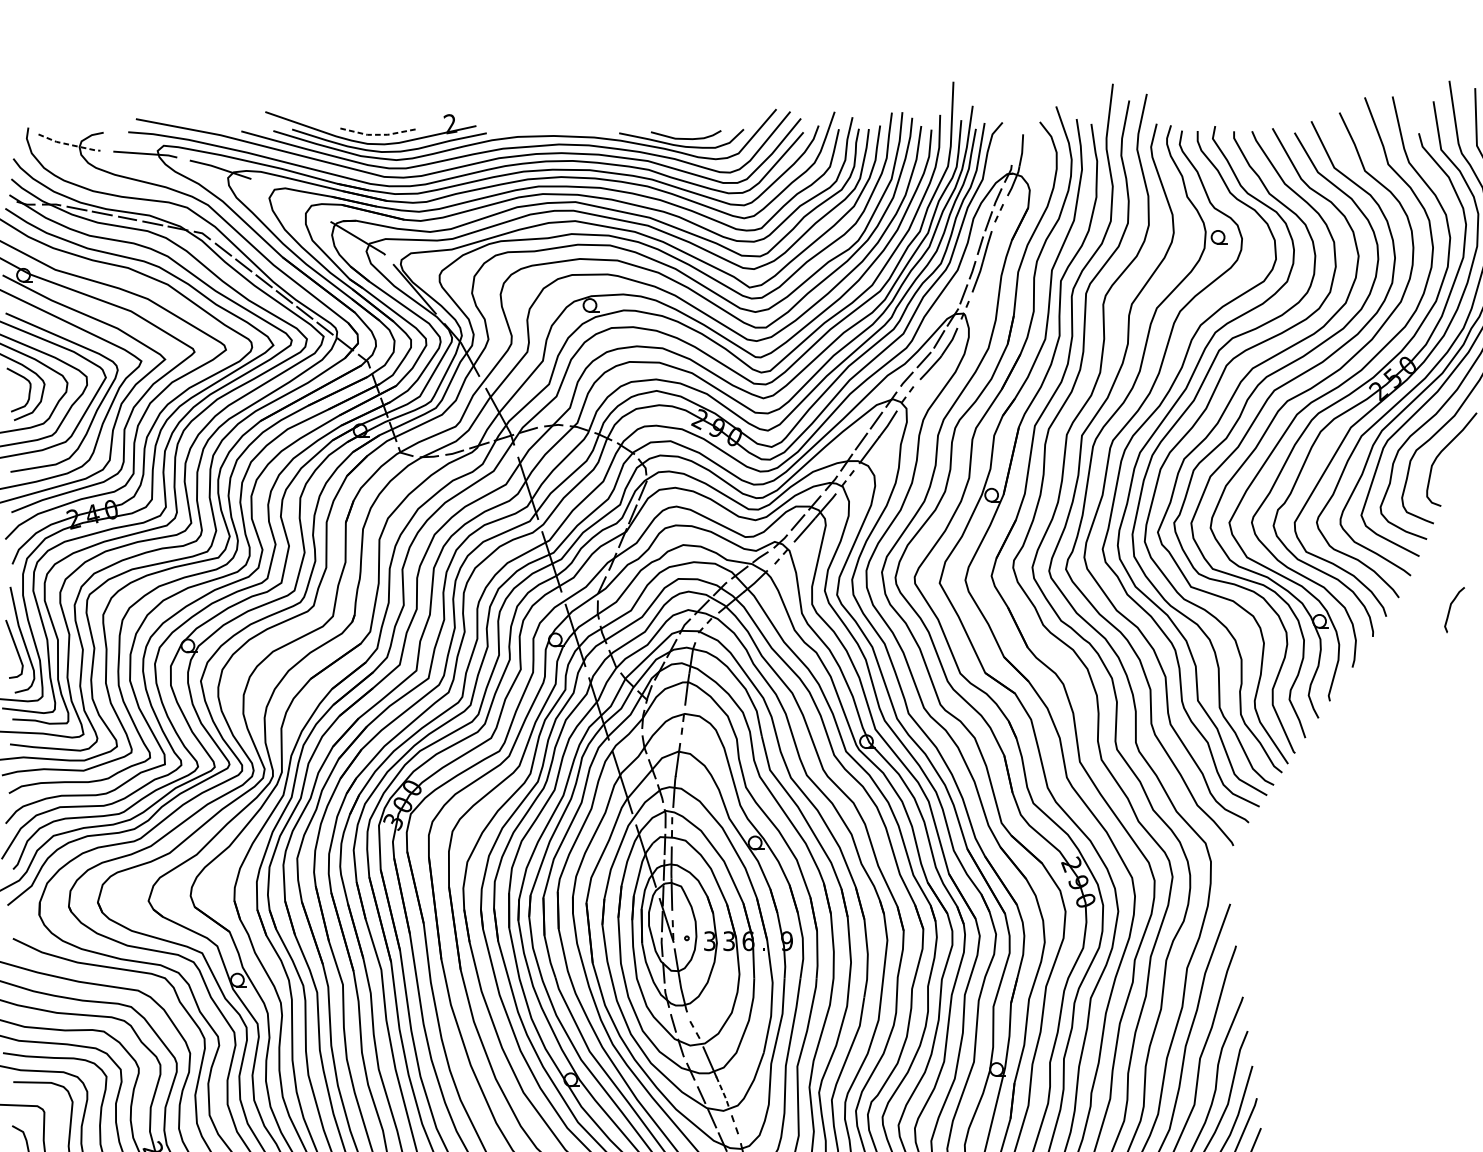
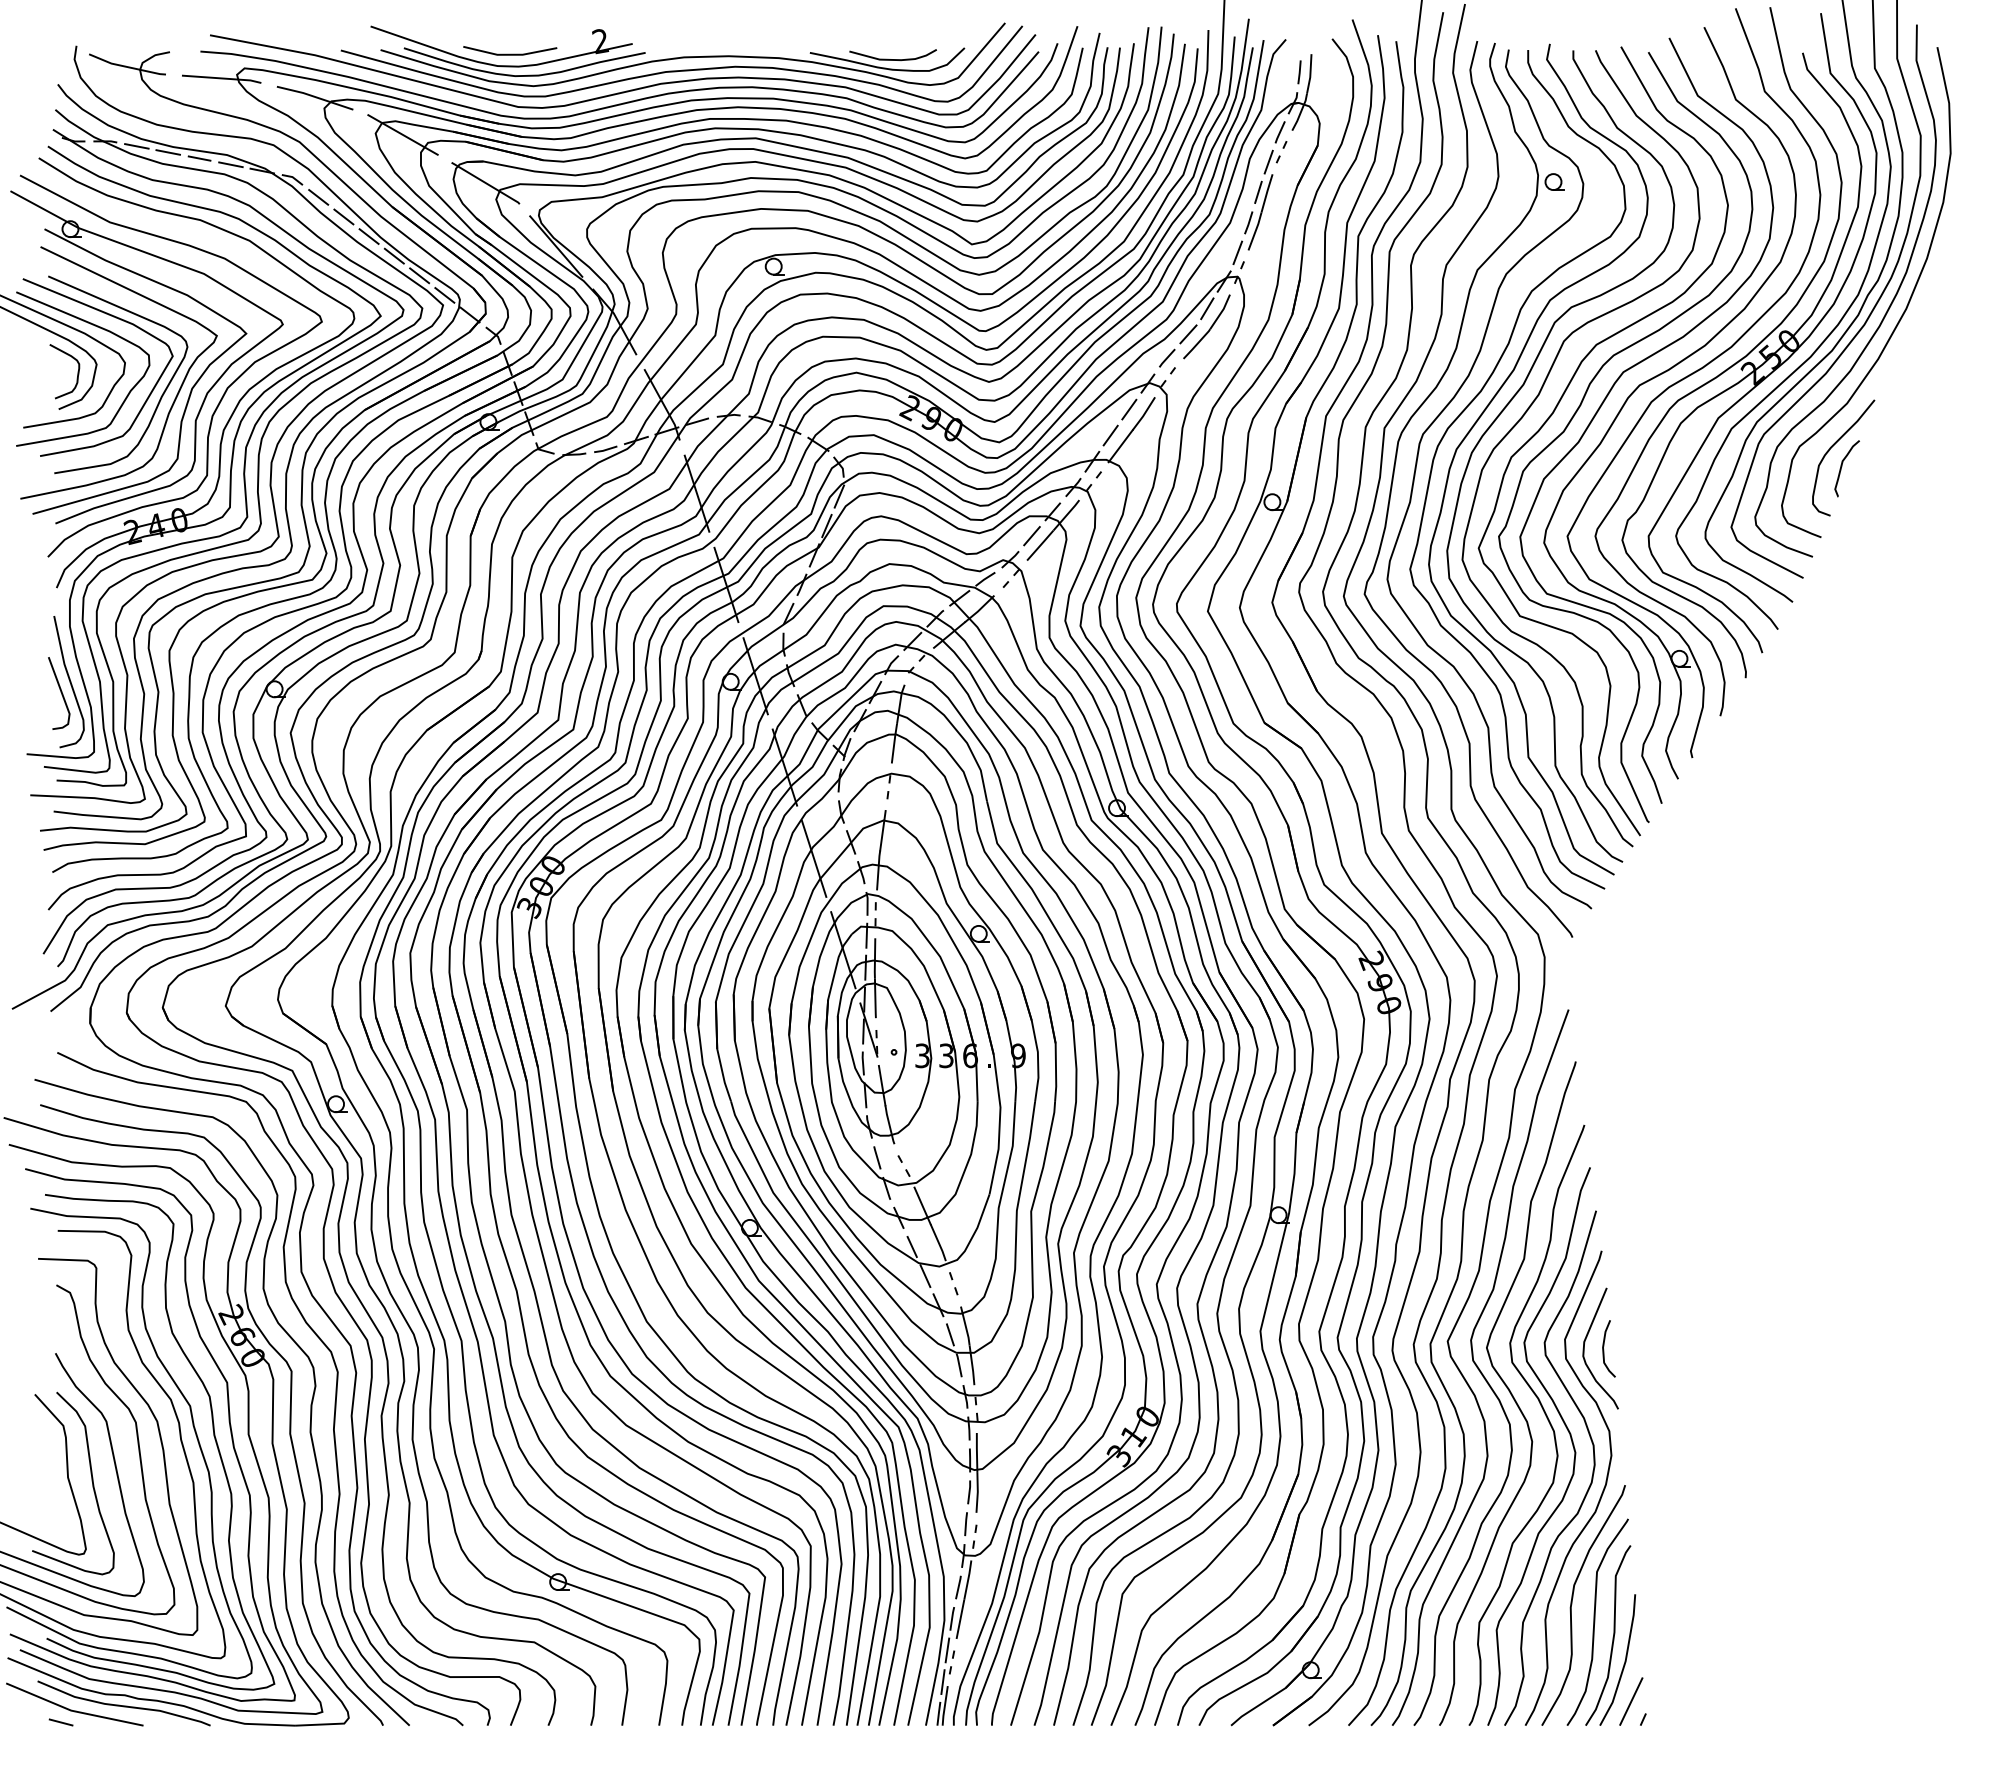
line: (377, 134) -> (510, 54), dashed -> solid
line: (68, 144) -> (126, 66), dashed -> solid
line: (1013, 149) -> (1299, 72), added
line: (290, 199) -> (402, 134), added
curve: (1450, 608) -> (1842, 466), moved
line: (722, 1092) -> (938, 1243), dashed -> solid

